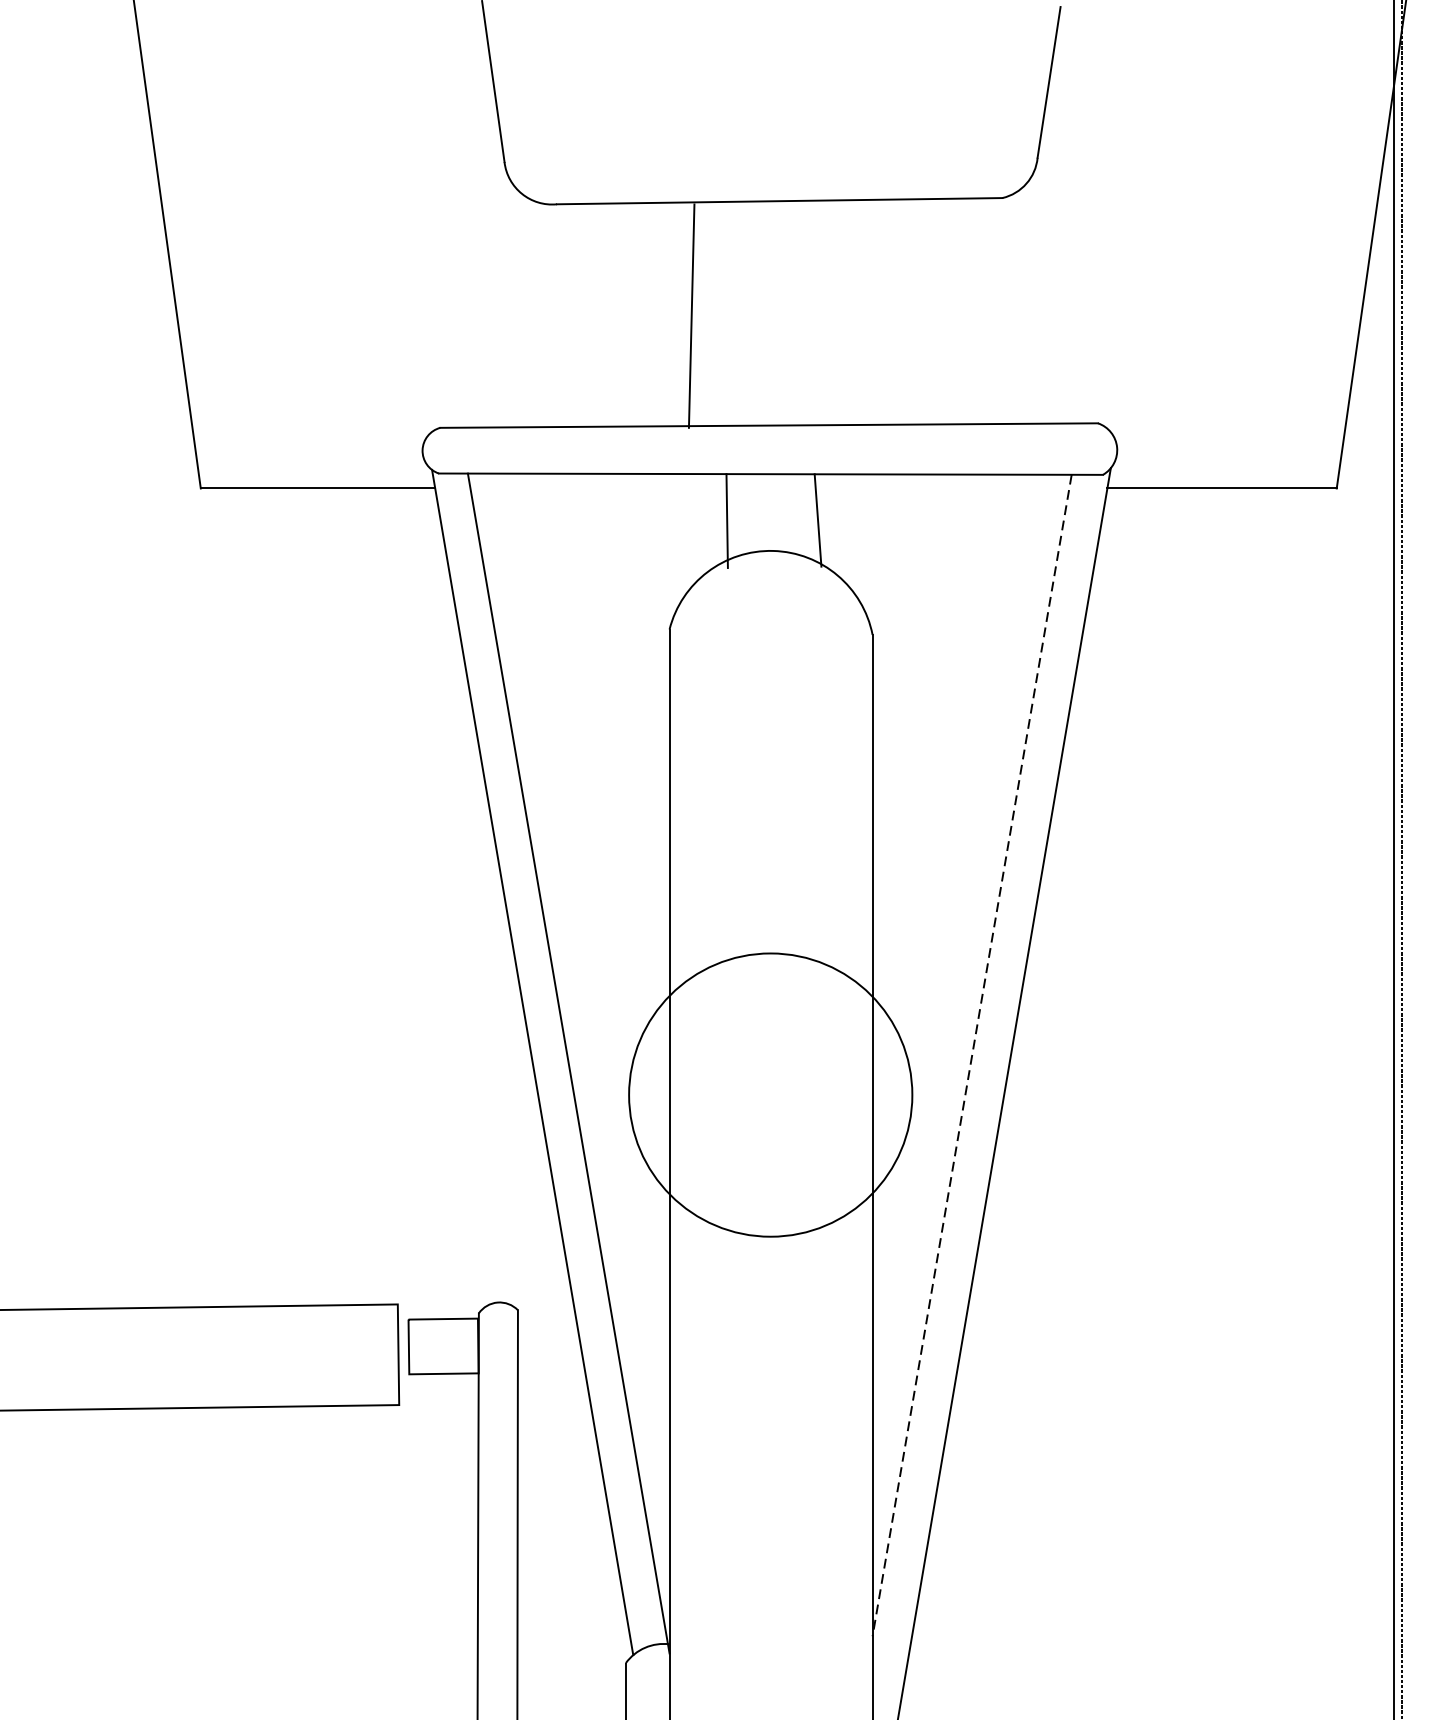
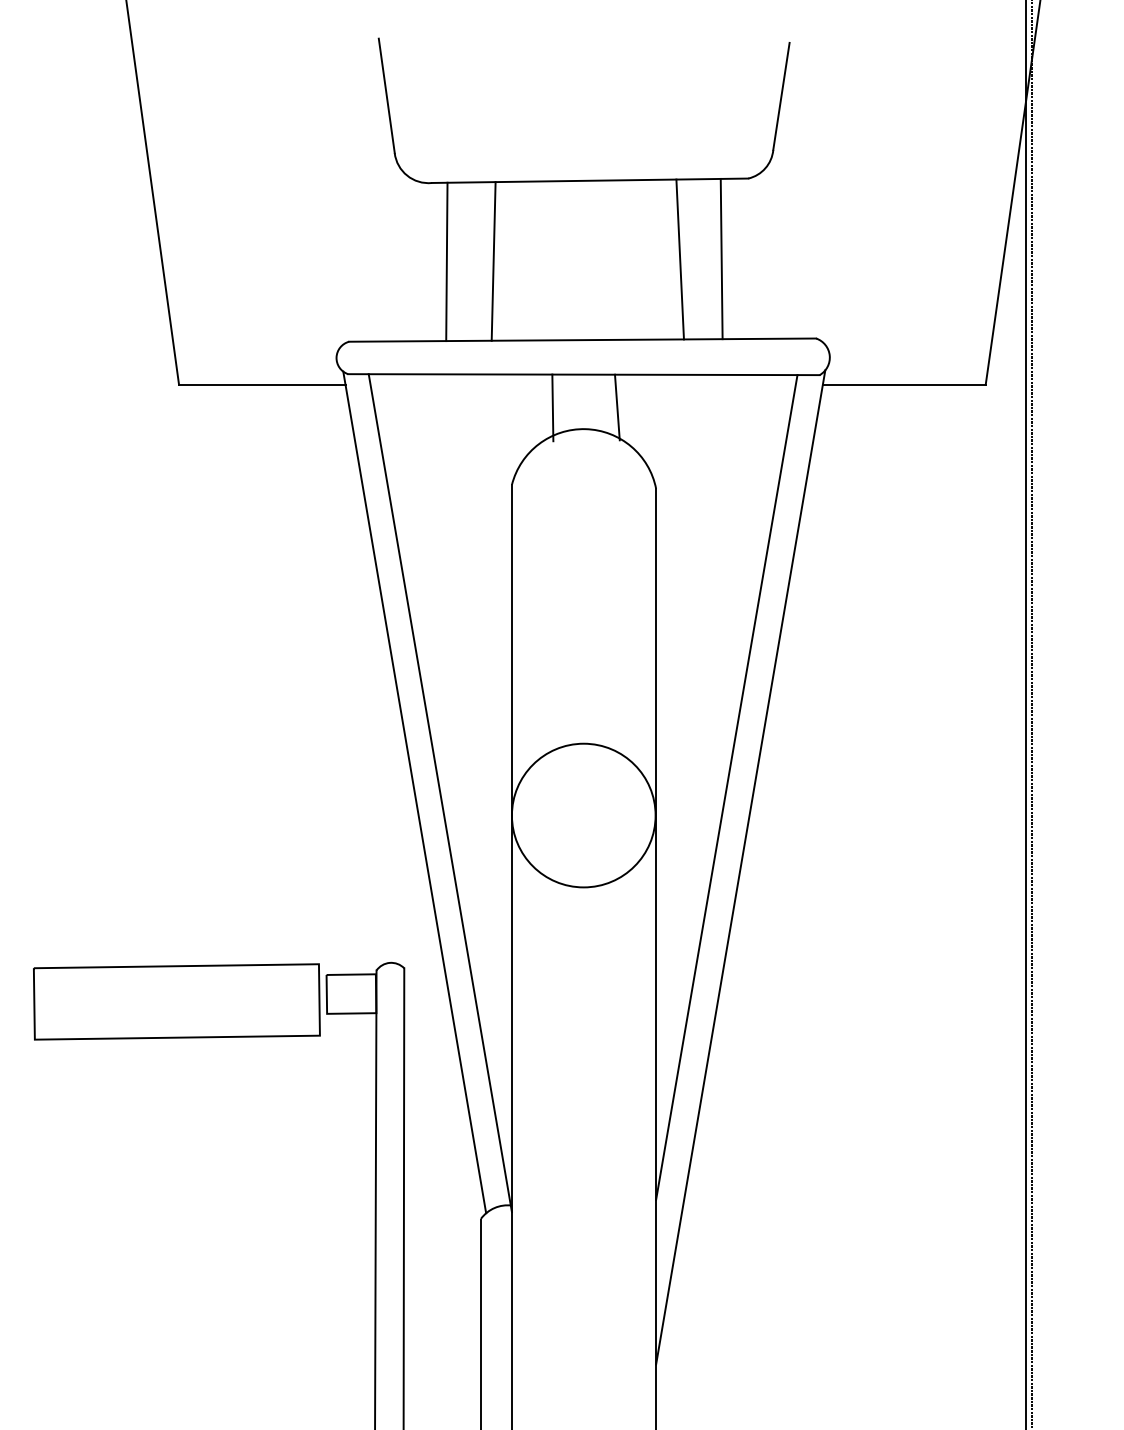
line: (964, 310) -> (721, 258), added
line: (905, 312) -> (679, 259), added
line: (577, 314) -> (446, 261), added
line: (691, 316) -> (493, 261), moved
line: (971, 1055) -> (726, 787), dashed -> solid
circle: (770, 1095) -> (583, 815), size x0.71

